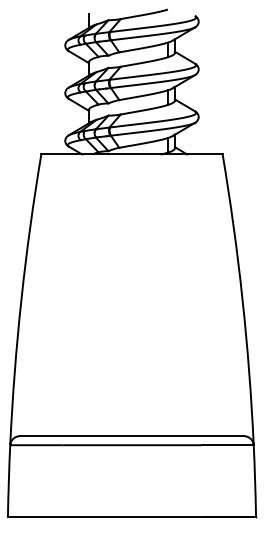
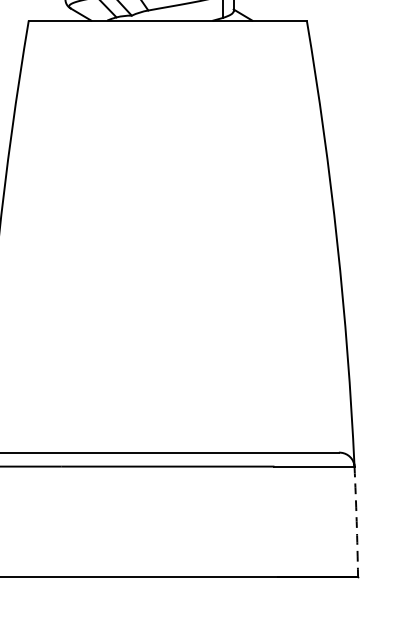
arc: (255, 481) -> (357, 522), solid -> dashed

